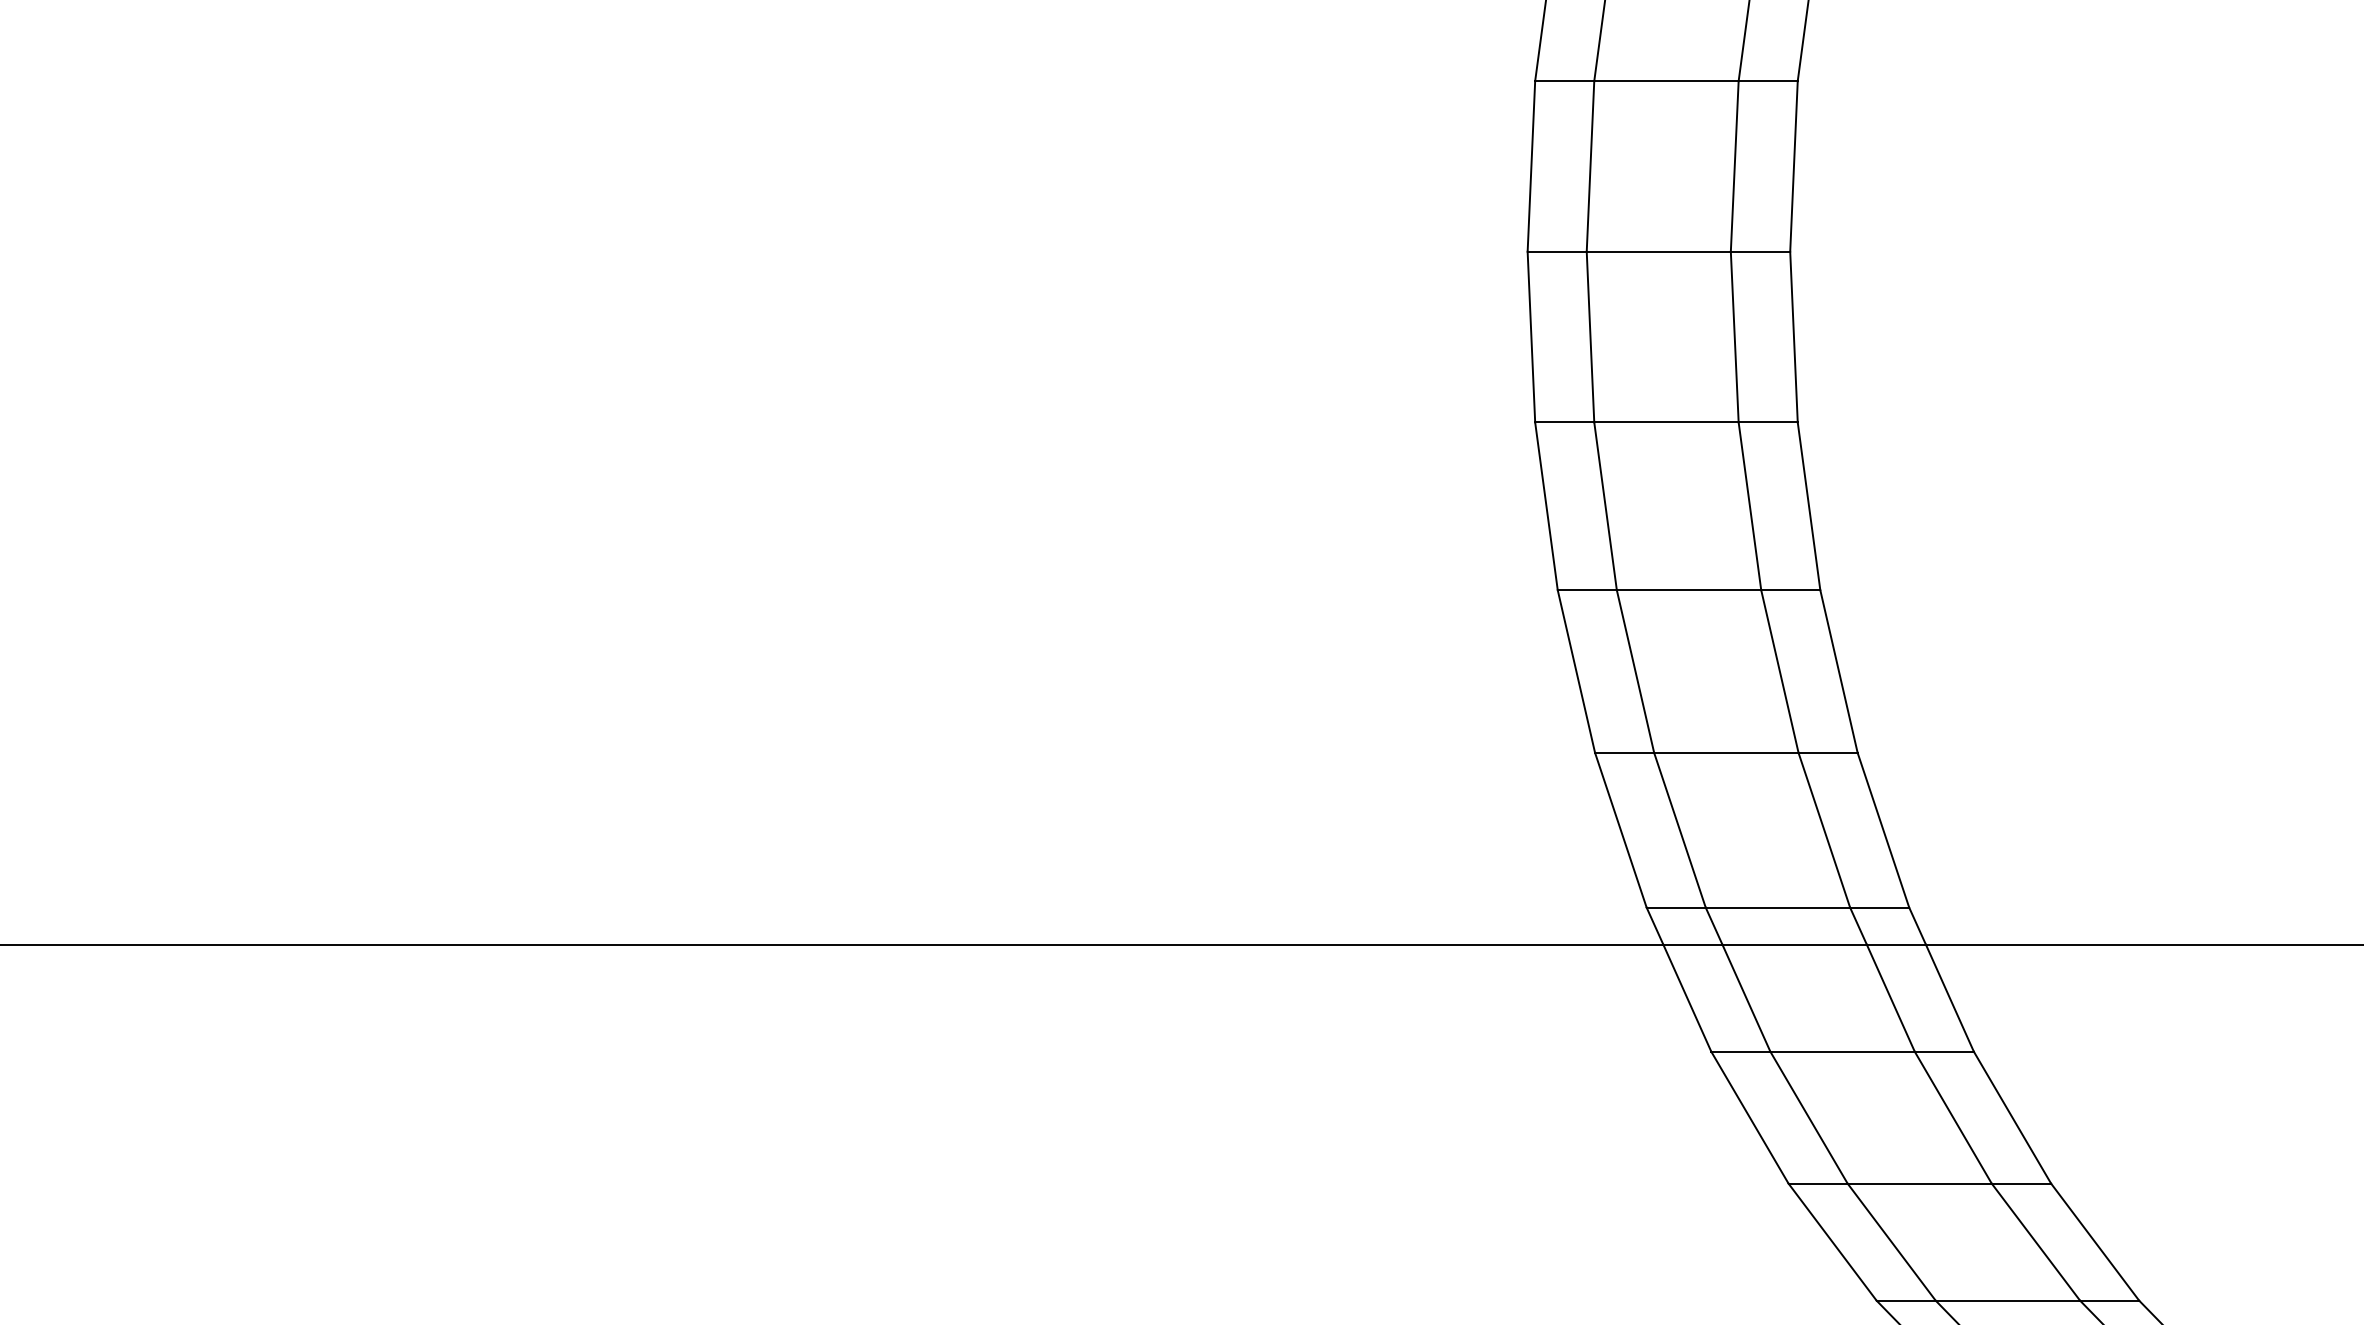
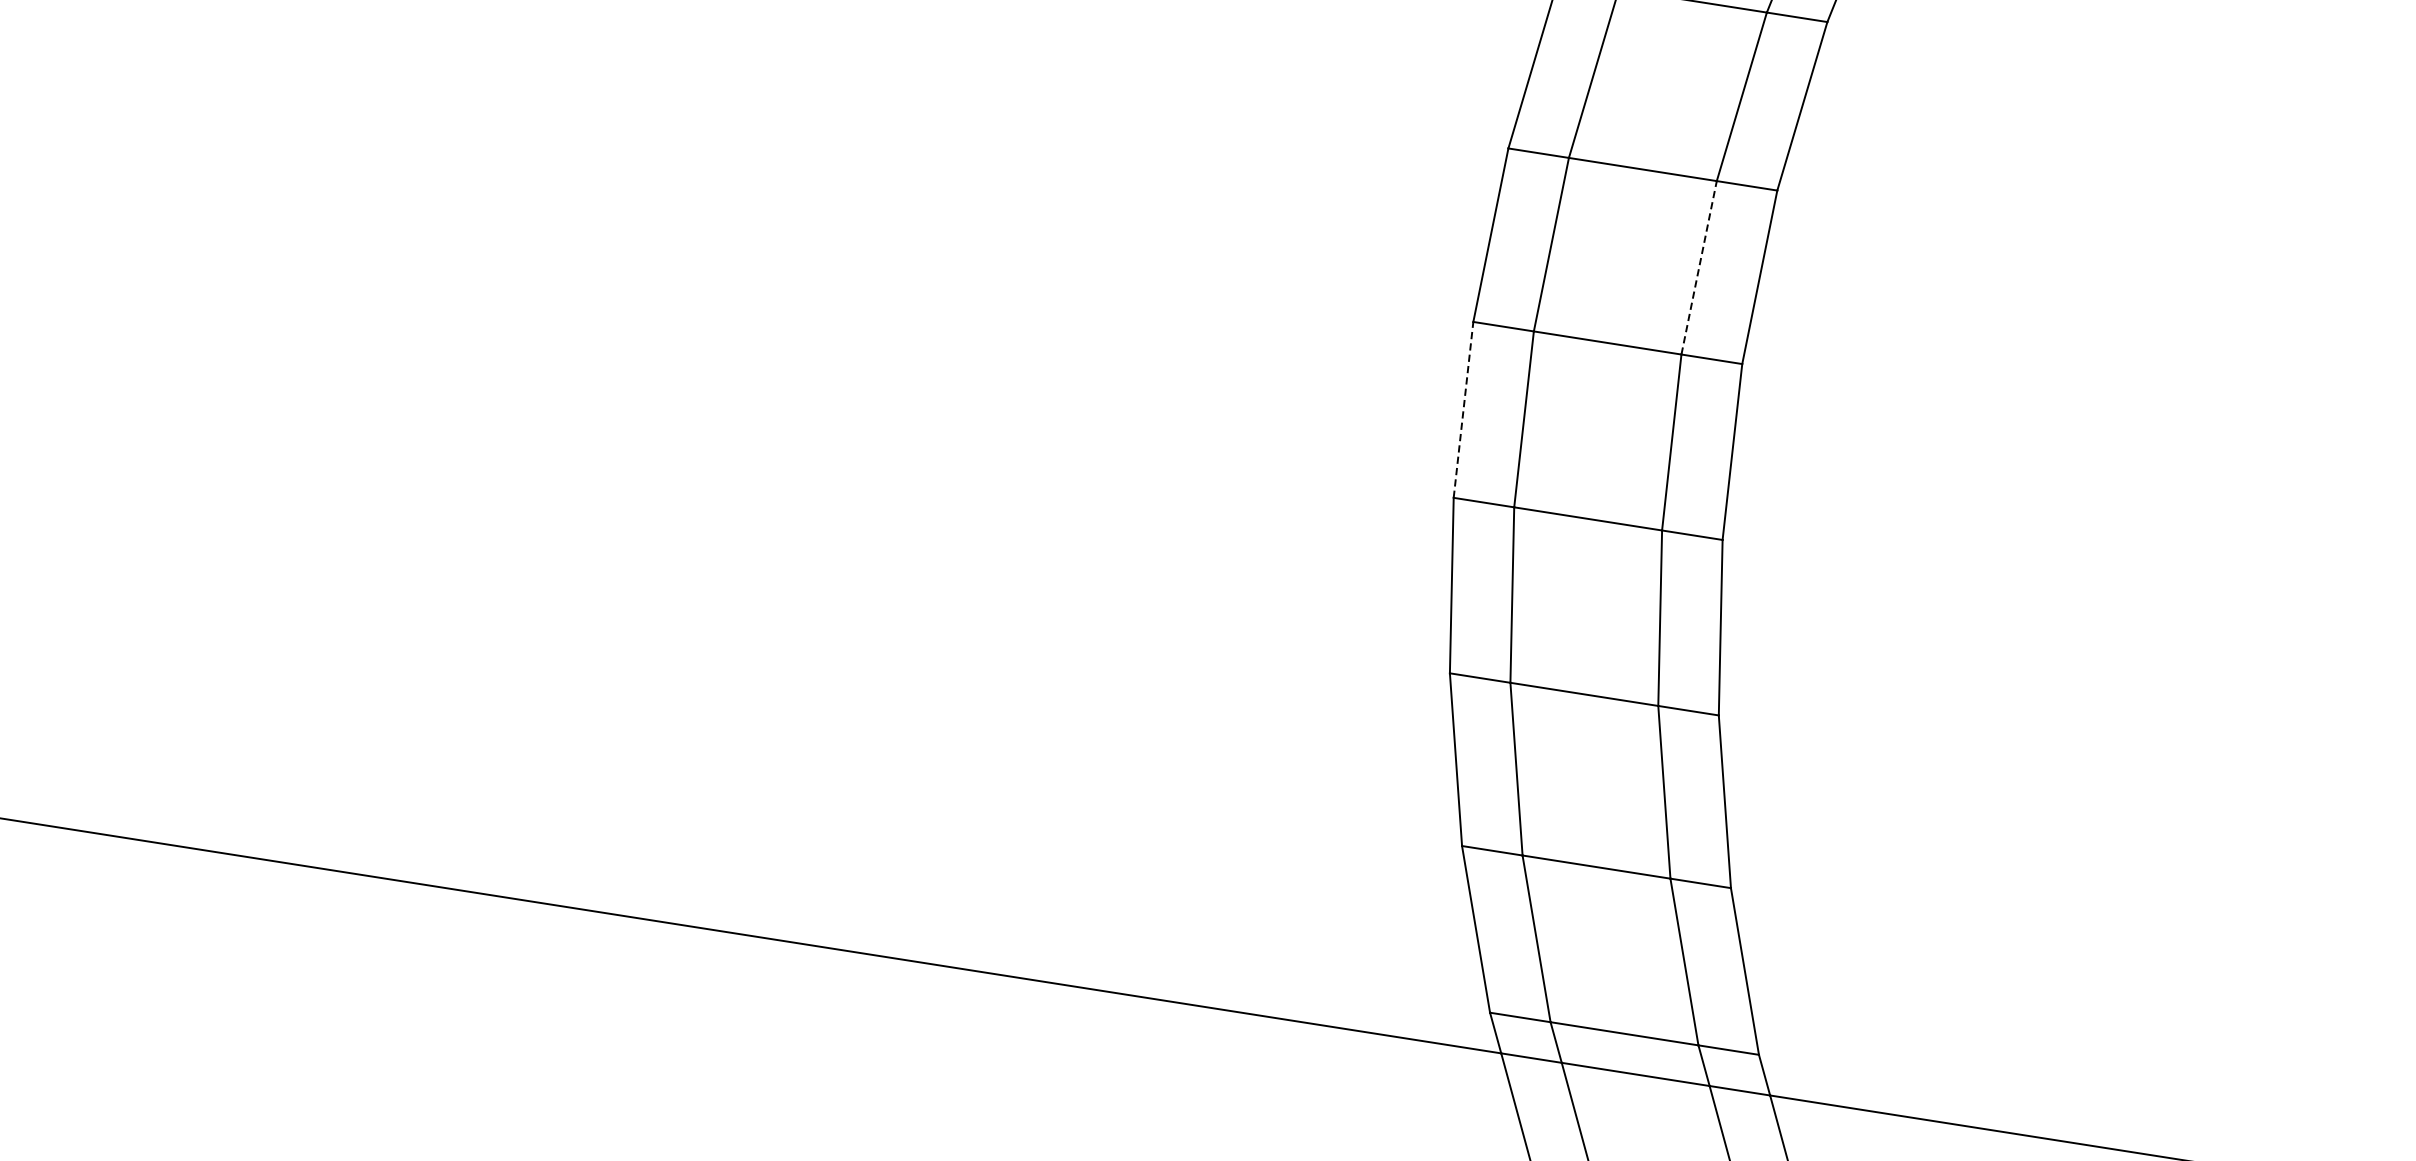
line: (1734, 165) -> (1699, 266), solid -> dashed
line: (1531, 336) -> (1463, 409), solid -> dashed

